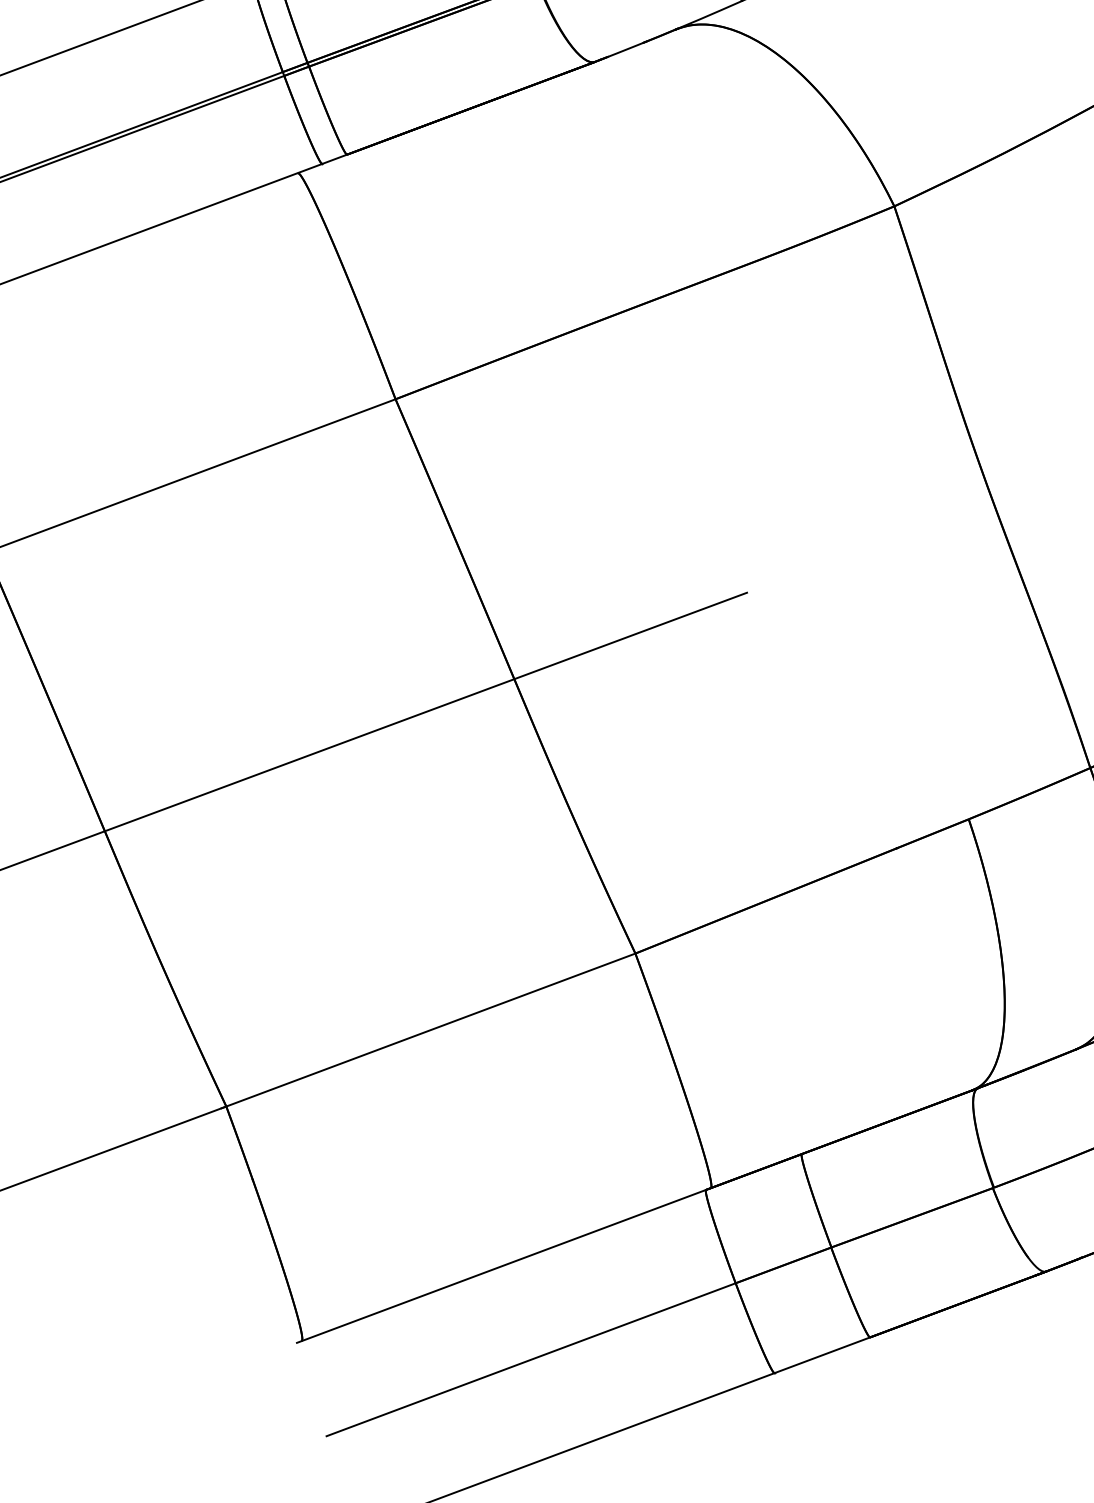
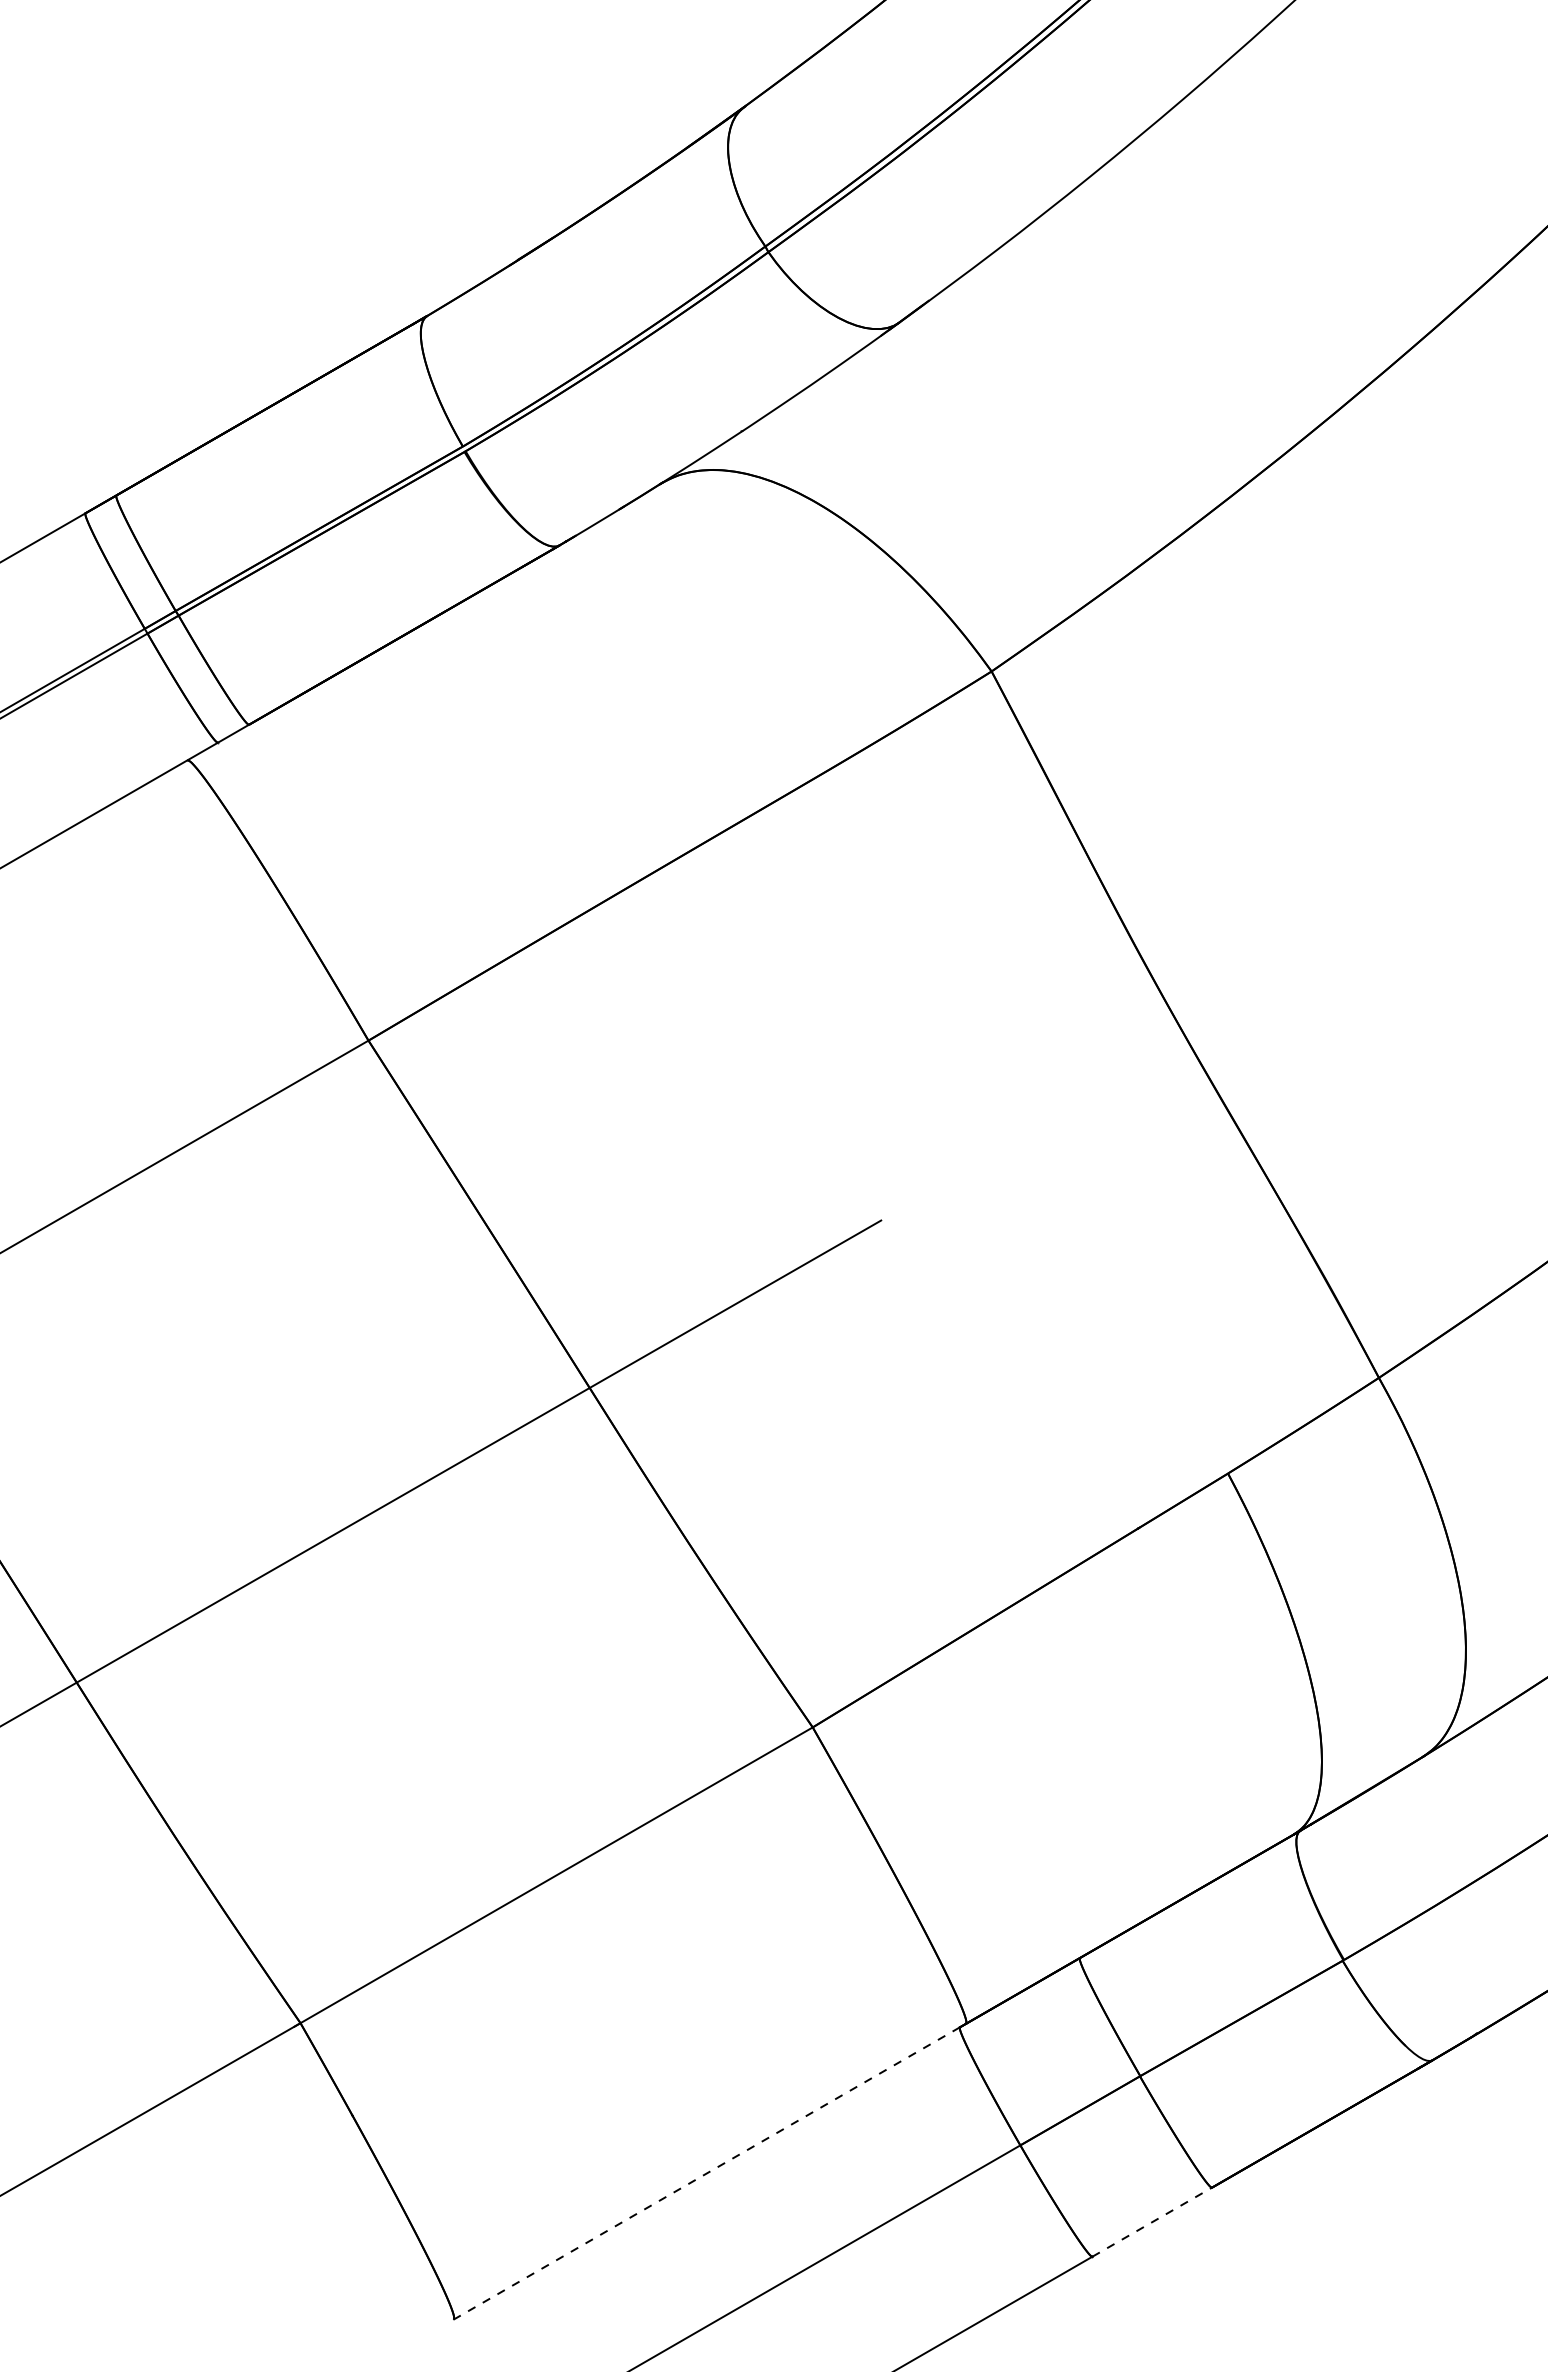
line: (501, 1266) -> (703, 2175), solid -> dashed
line: (822, 1354) -> (1152, 2221), solid -> dashed

